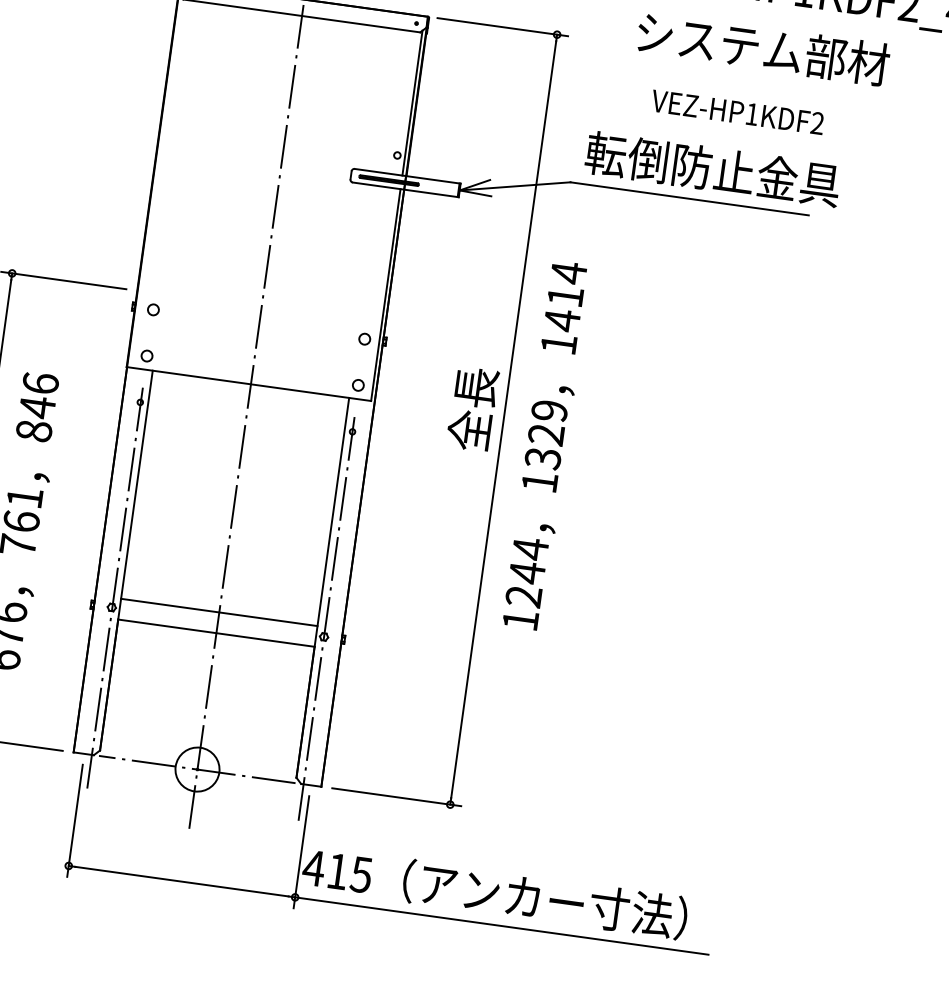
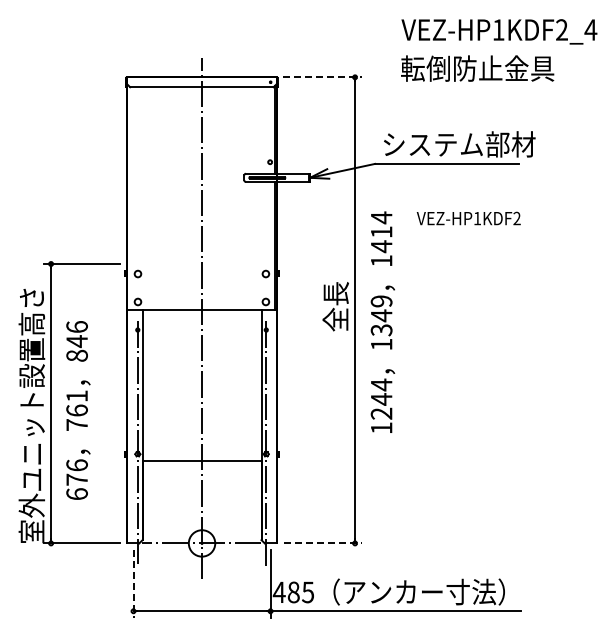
line: (503, 27) -> (322, 77), solid -> dashed
text: (761, 48) -> (477, 68), システム部材 -> 転倒防止金具
text: (737, 112) -> (468, 218), moved
text: (712, 169) -> (458, 144), 転倒防止金具 -> システム部材
text: (546, 434) -> (381, 315), 1329 -> 1349
line: (218, 612) -> (201, 448), removed
line: (398, 797) -> (323, 543), solid -> dashed
line: (75, 820) -> (133, 583), solid -> dashed
text: (337, 871) -> (293, 592), 415 -> 485

